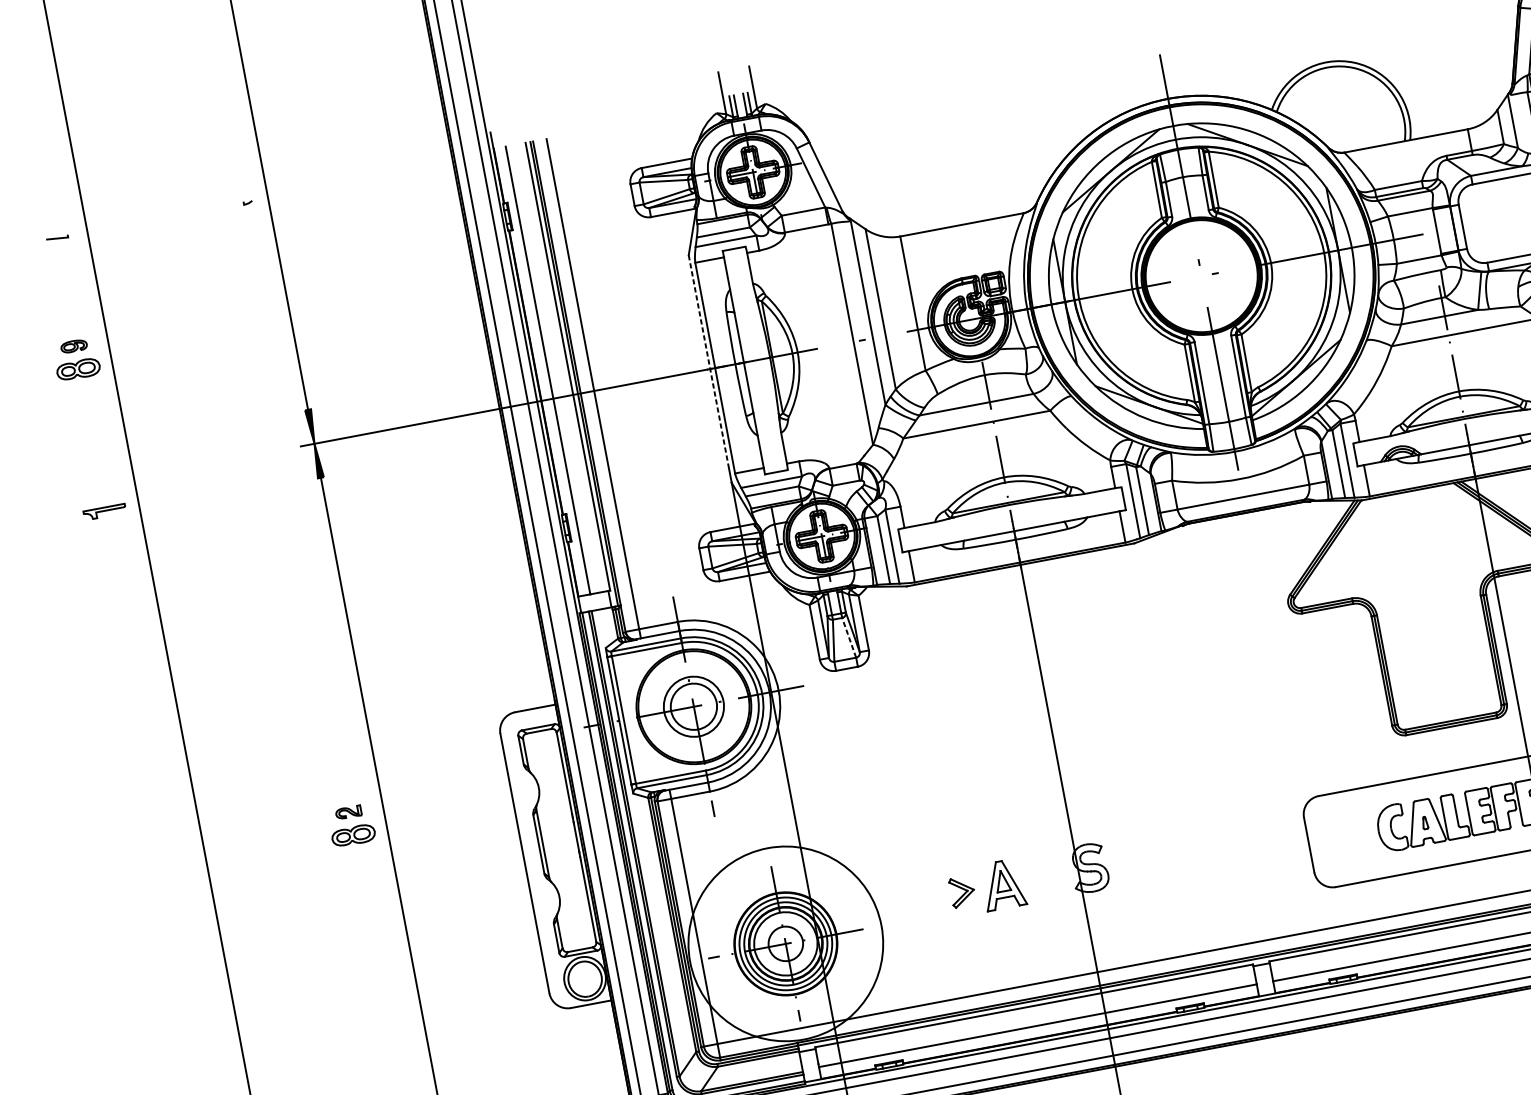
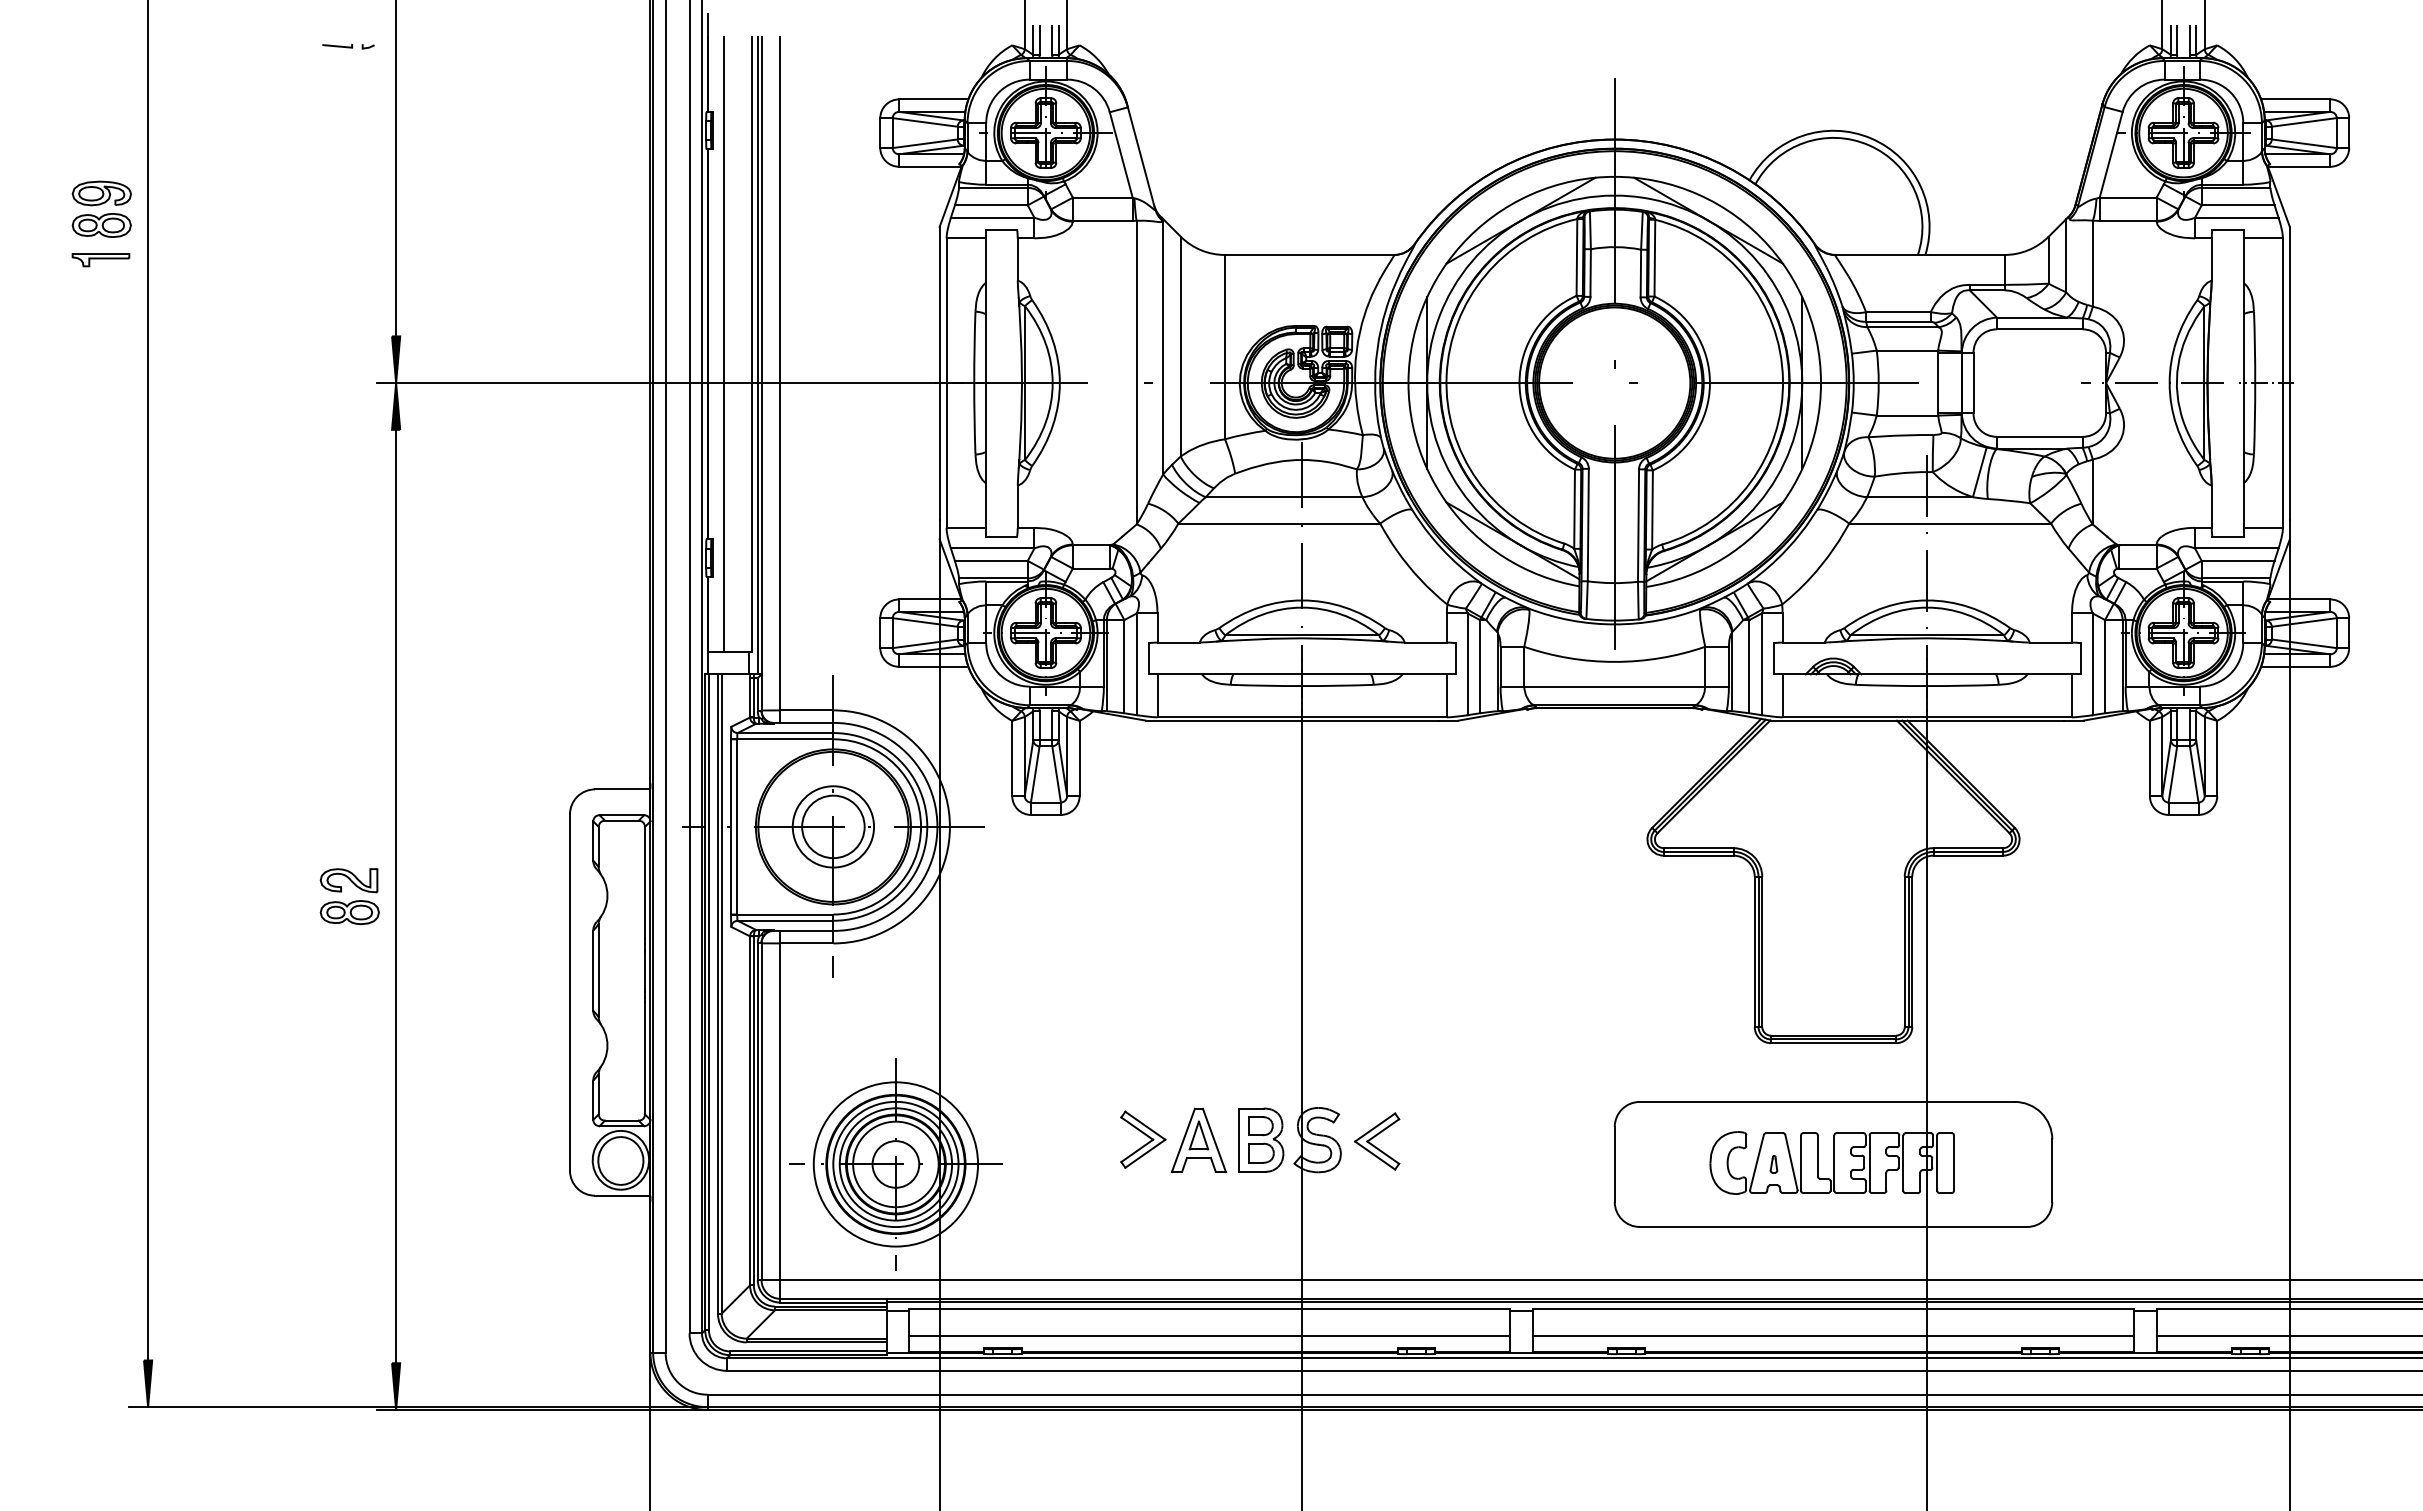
line: (57, 237) -> (337, 45), moved
part: (73, 346) -> (101, 193), size x1.67
line: (708, 362) -> (939, 373), dashed -> solid
part: (104, 512) -> (100, 260), moved
line: (848, 637) -> (1056, 773), dashed -> solid
part: (348, 812) -> (348, 880), size x1.67
part: (1133, 860) -> (1377, 1141), added
part: (1048, 875) -> (1261, 1139), added
part: (962, 891) -> (1143, 1139), size x1.43
circle: (785, 943) -> (895, 1164), size x0.62

